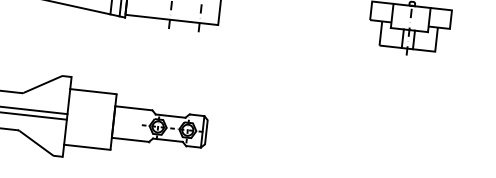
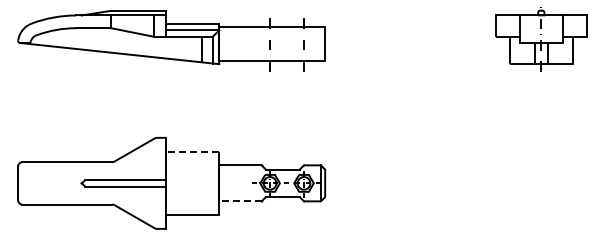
line: (93, 91) -> (192, 151), solid -> dashed
line: (129, 139) -> (239, 201), solid -> dashed

